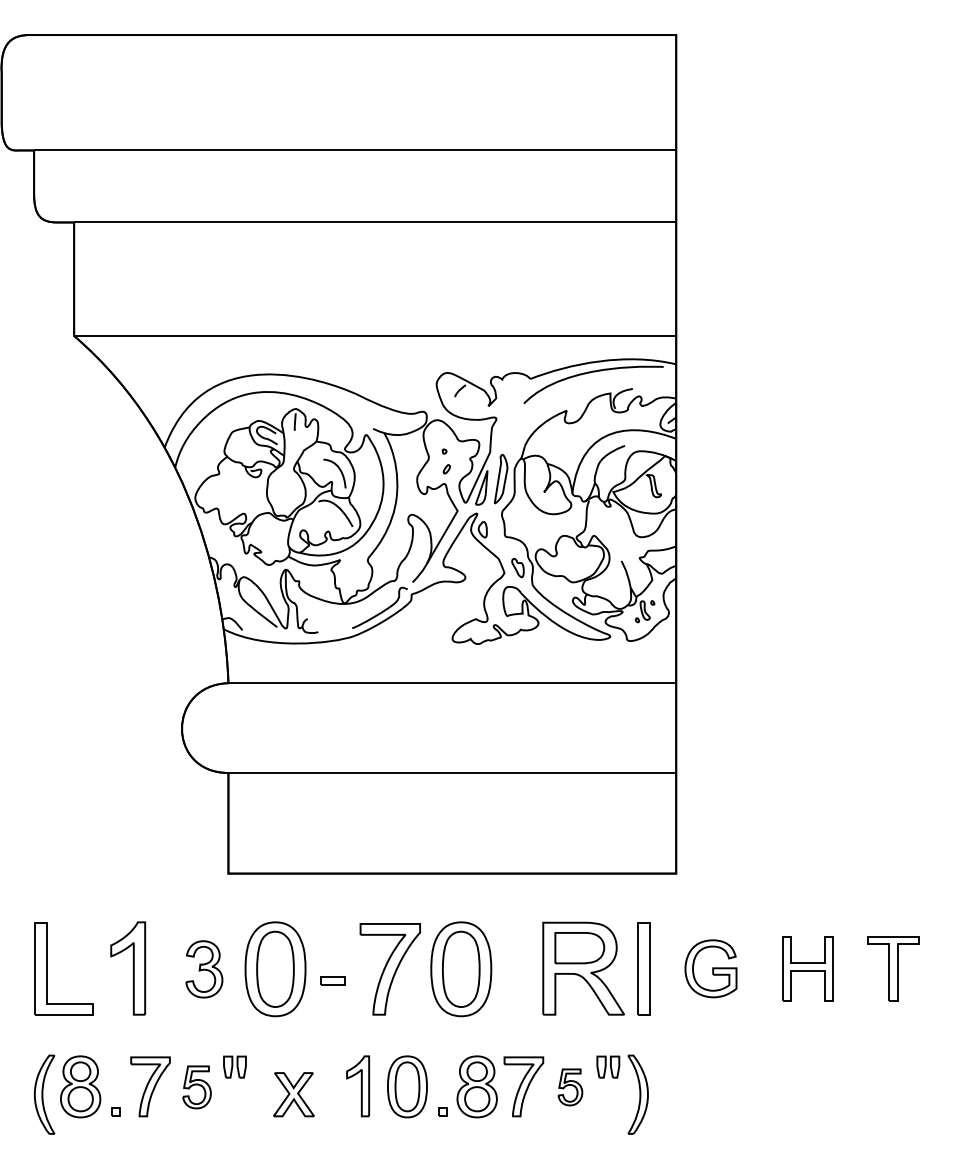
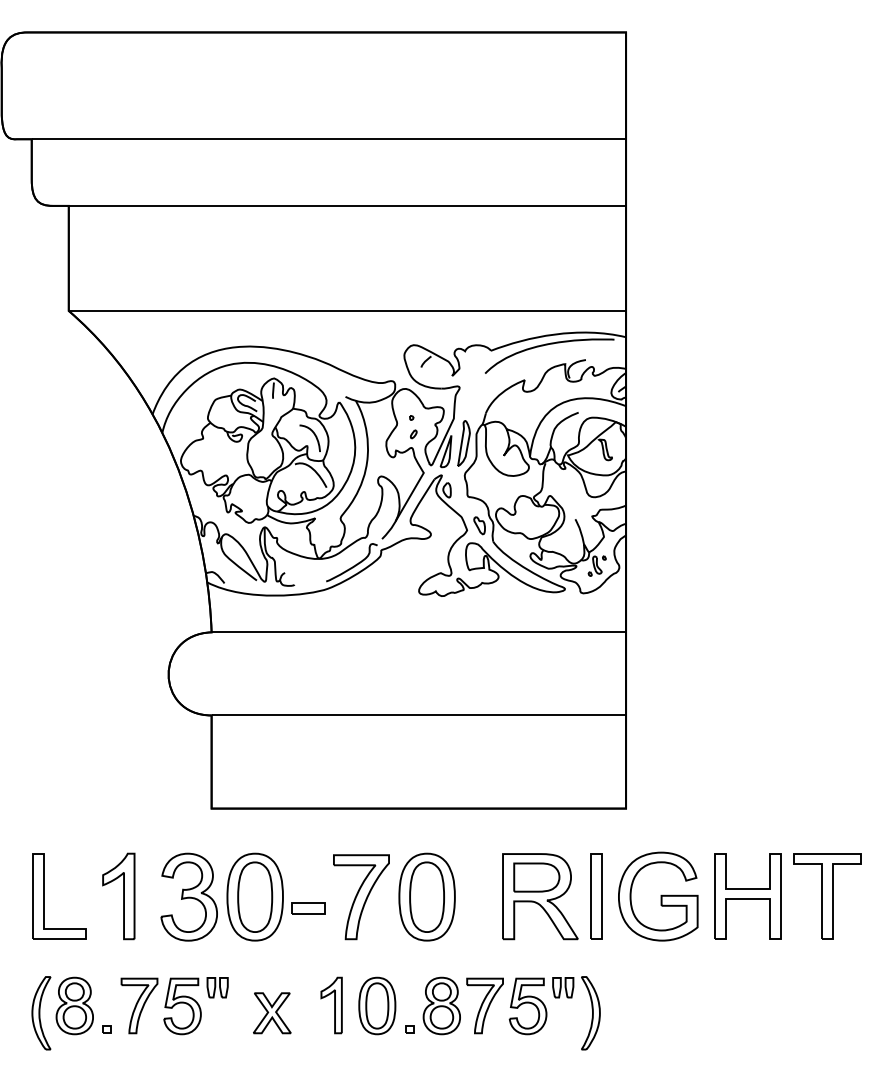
part: (710, 968) -> (657, 896), size x1.67
part: (807, 968) -> (747, 896), size x1.43
part: (893, 968) -> (827, 896), size x1.43
part: (204, 969) -> (189, 897), size x1.67
part: (332, 981) -> (307, 908), size x1.43
part: (196, 1087) -> (182, 1006), size x1.43
part: (570, 1087) -> (528, 1006), size x1.67

